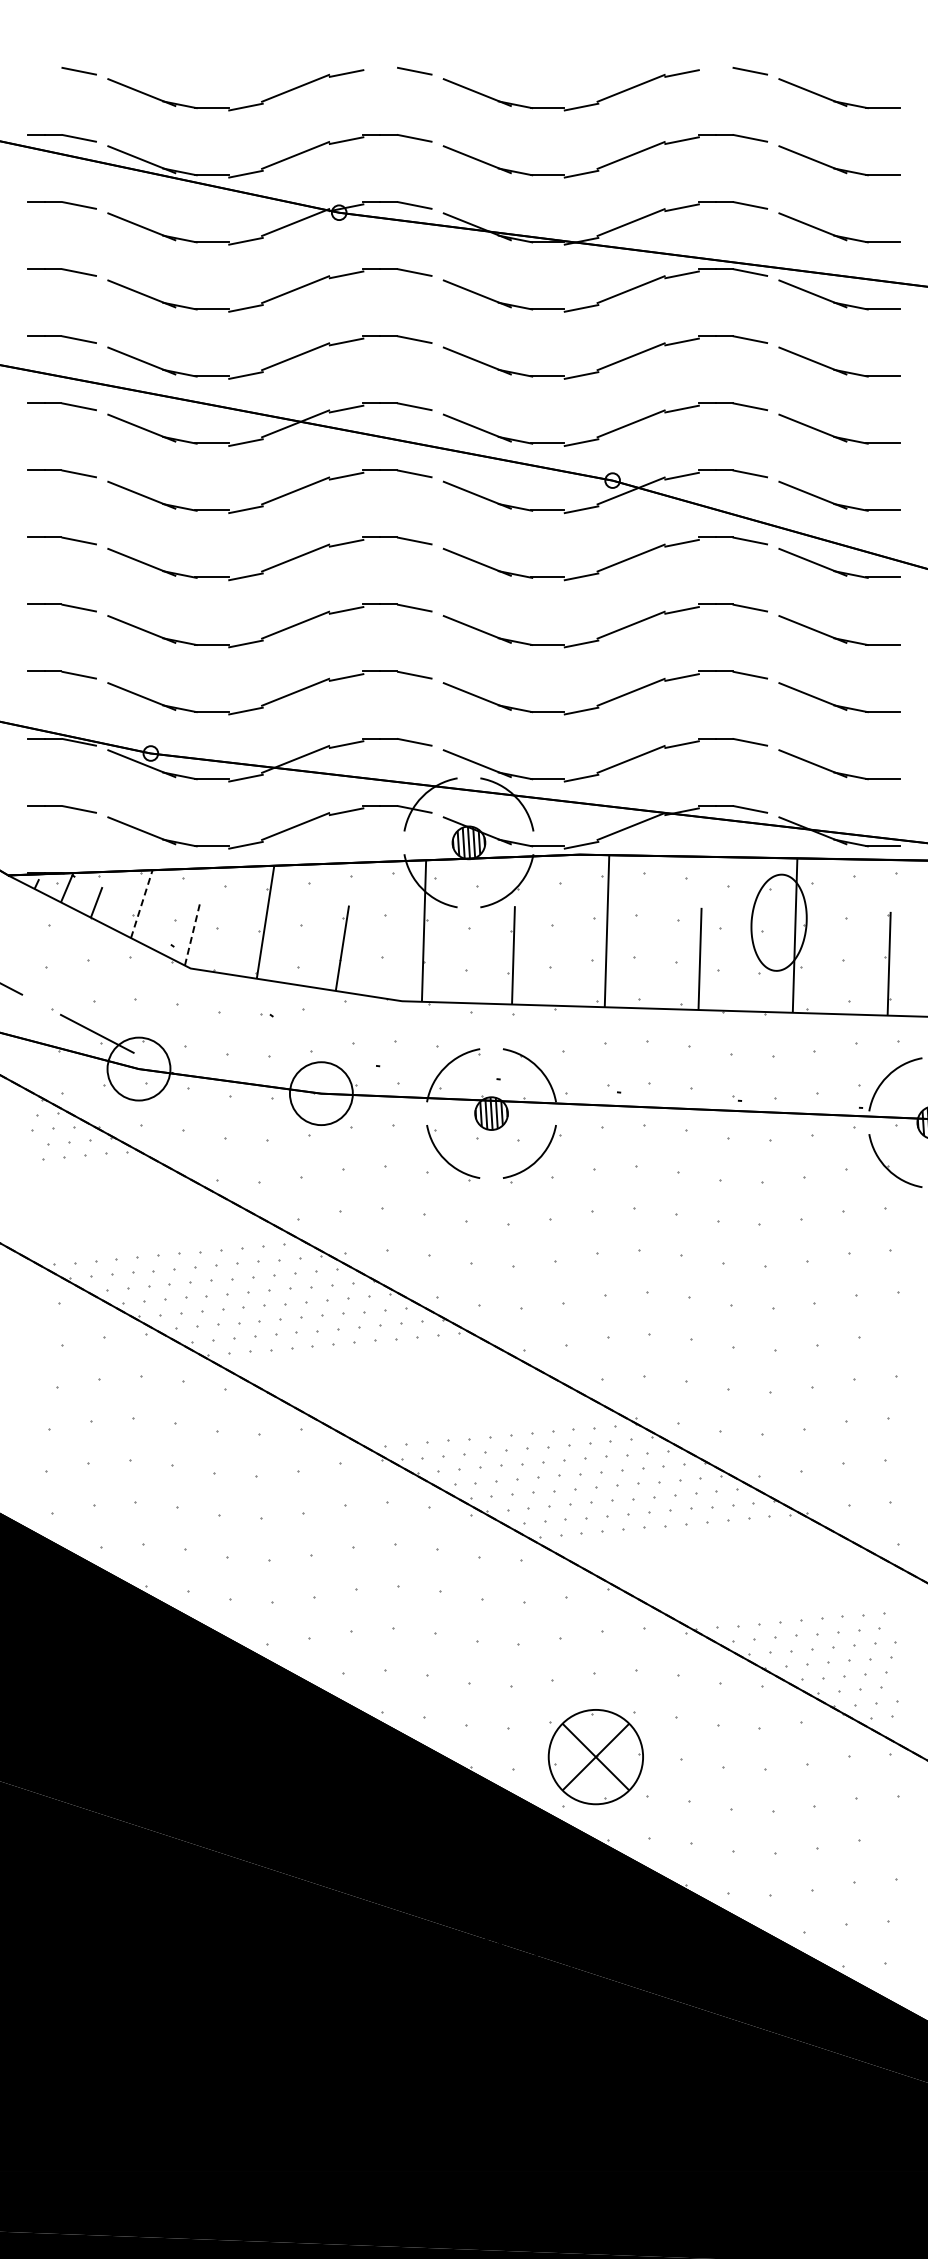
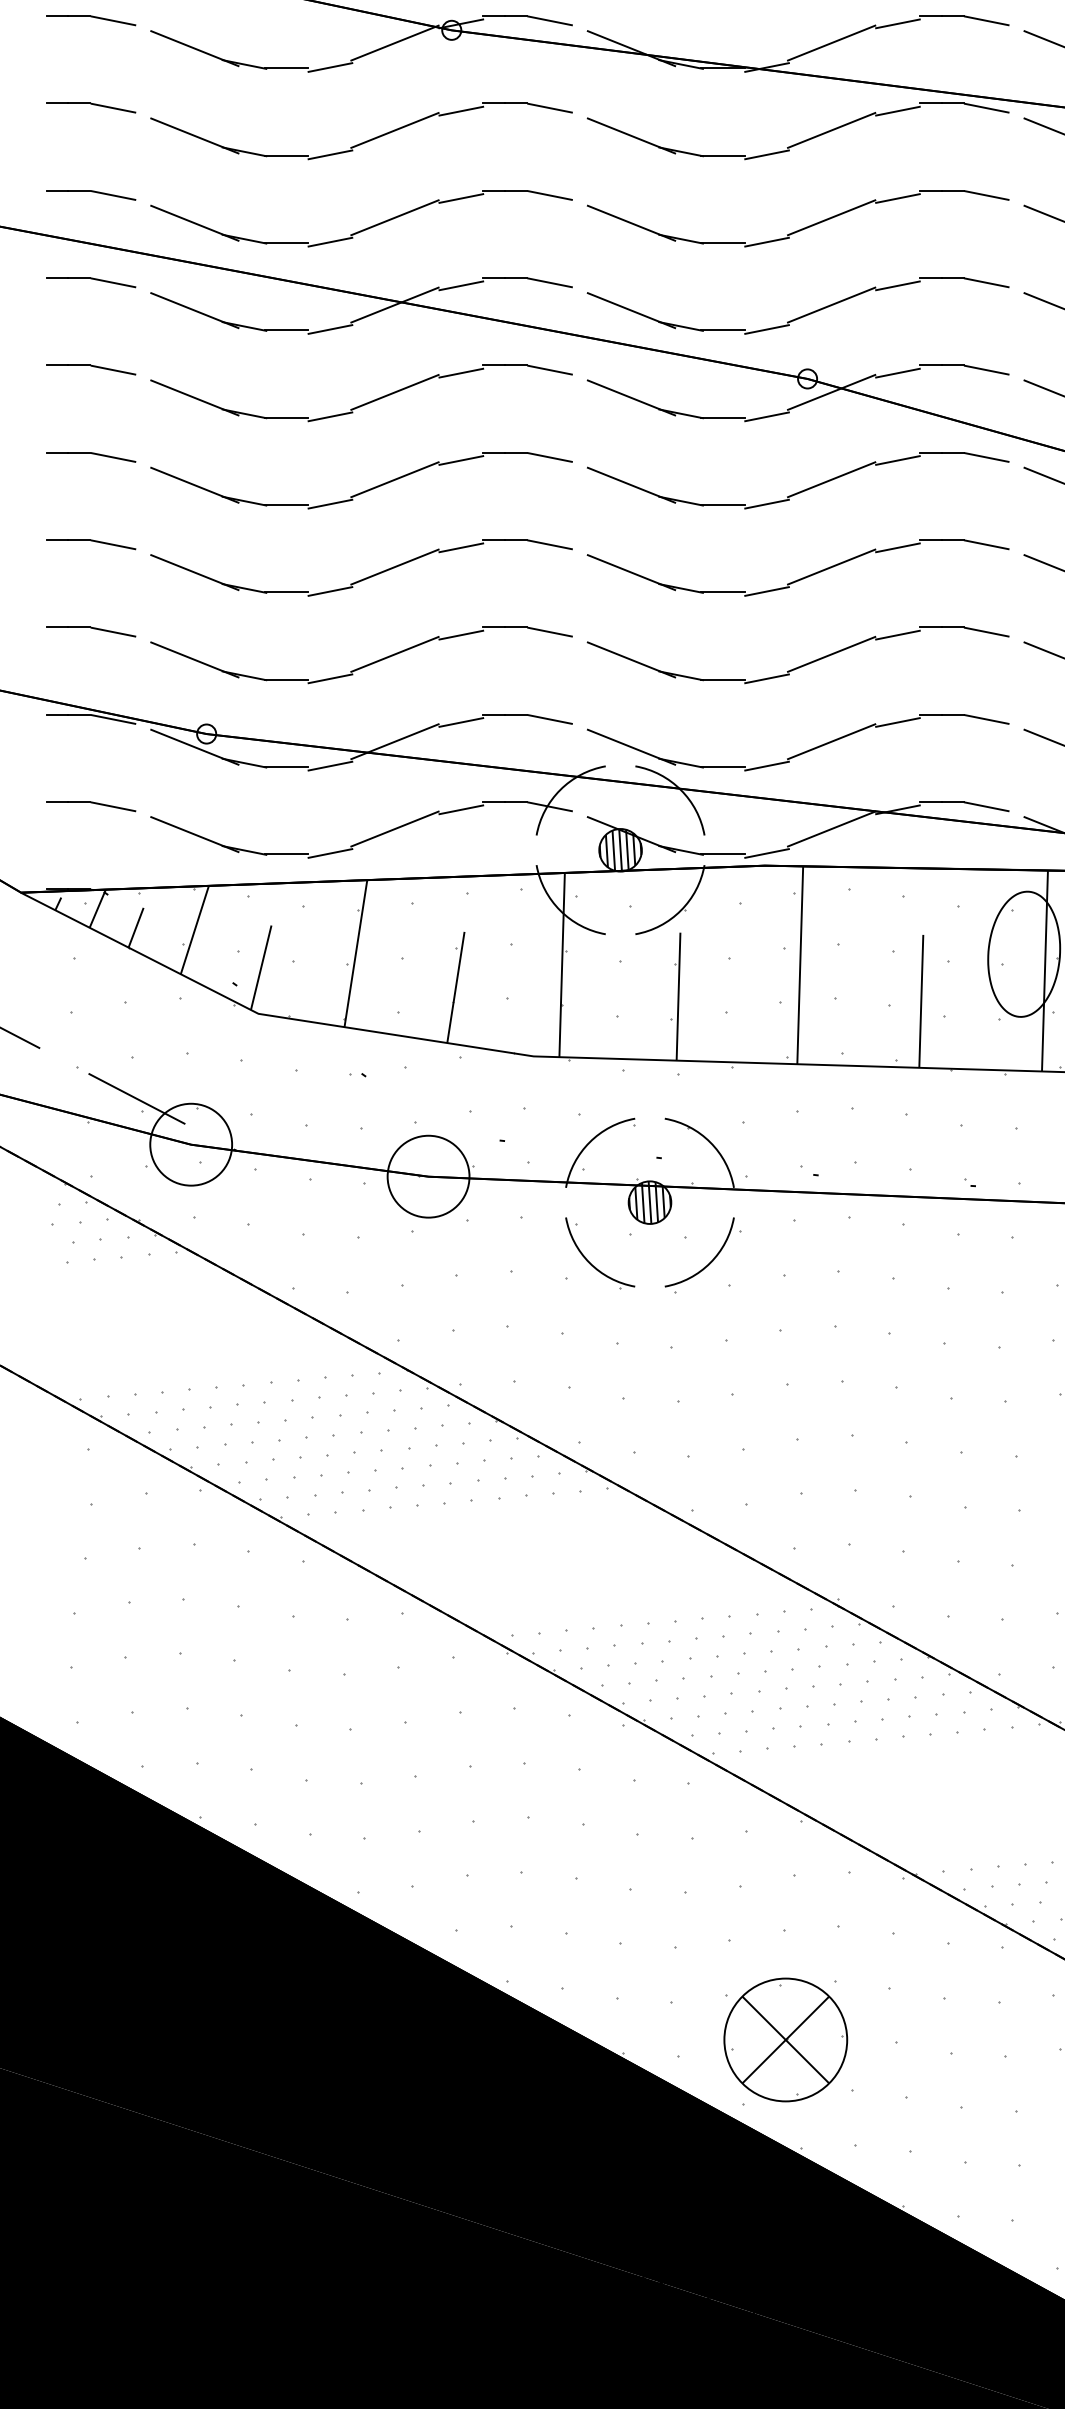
line: (141, 904) -> (194, 930), dashed -> solid
line: (192, 932) -> (260, 966), dashed -> solid

